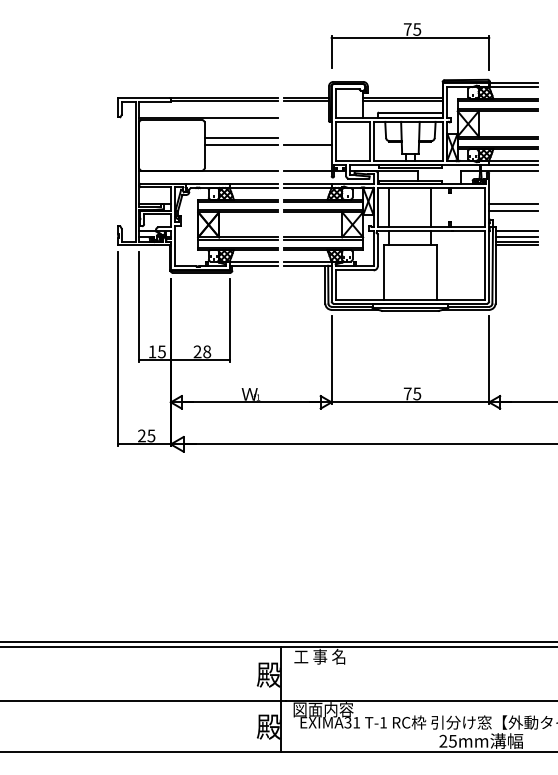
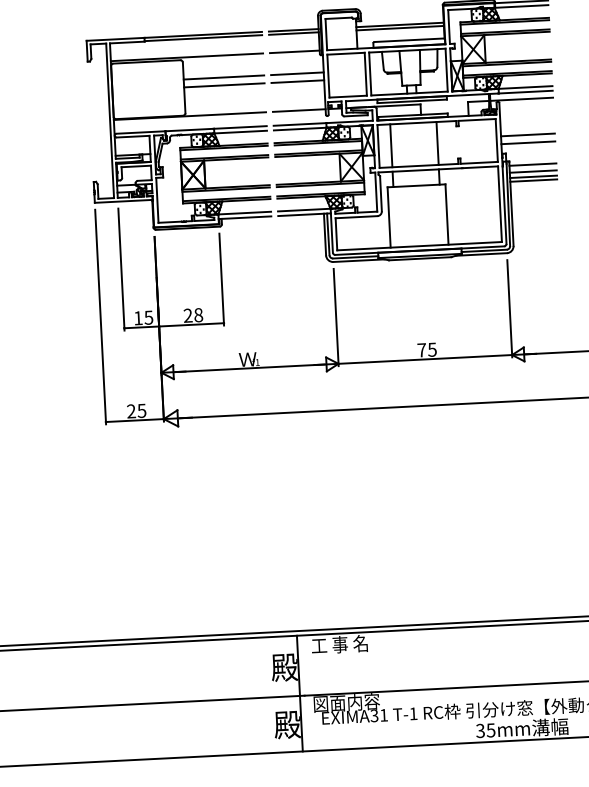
line: (305, 117) -> (293, 51), added
line: (307, 137) -> (297, 73), added
text: (443, 741) -> (480, 731), 25mm -> 35mm

